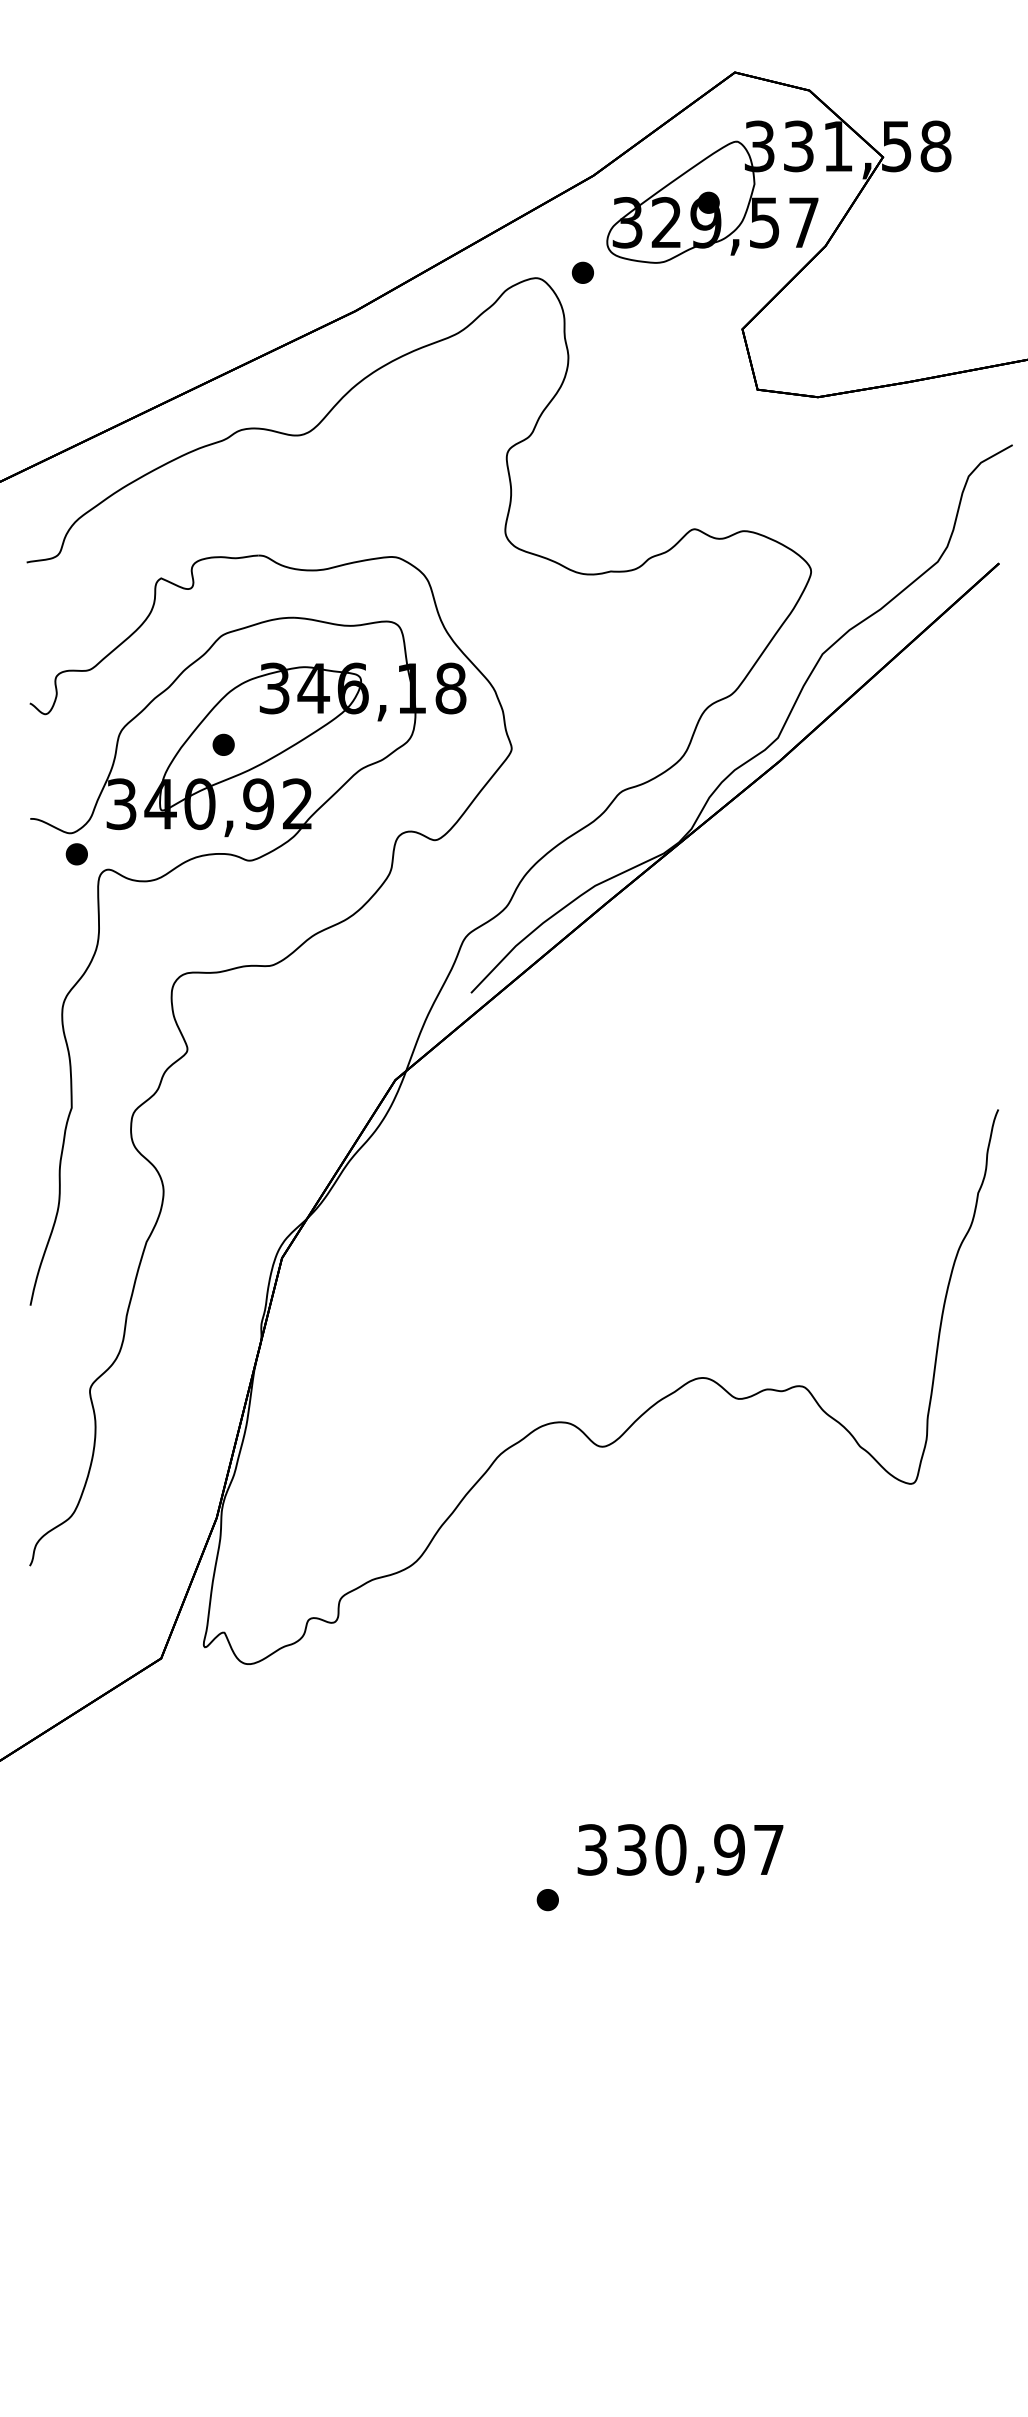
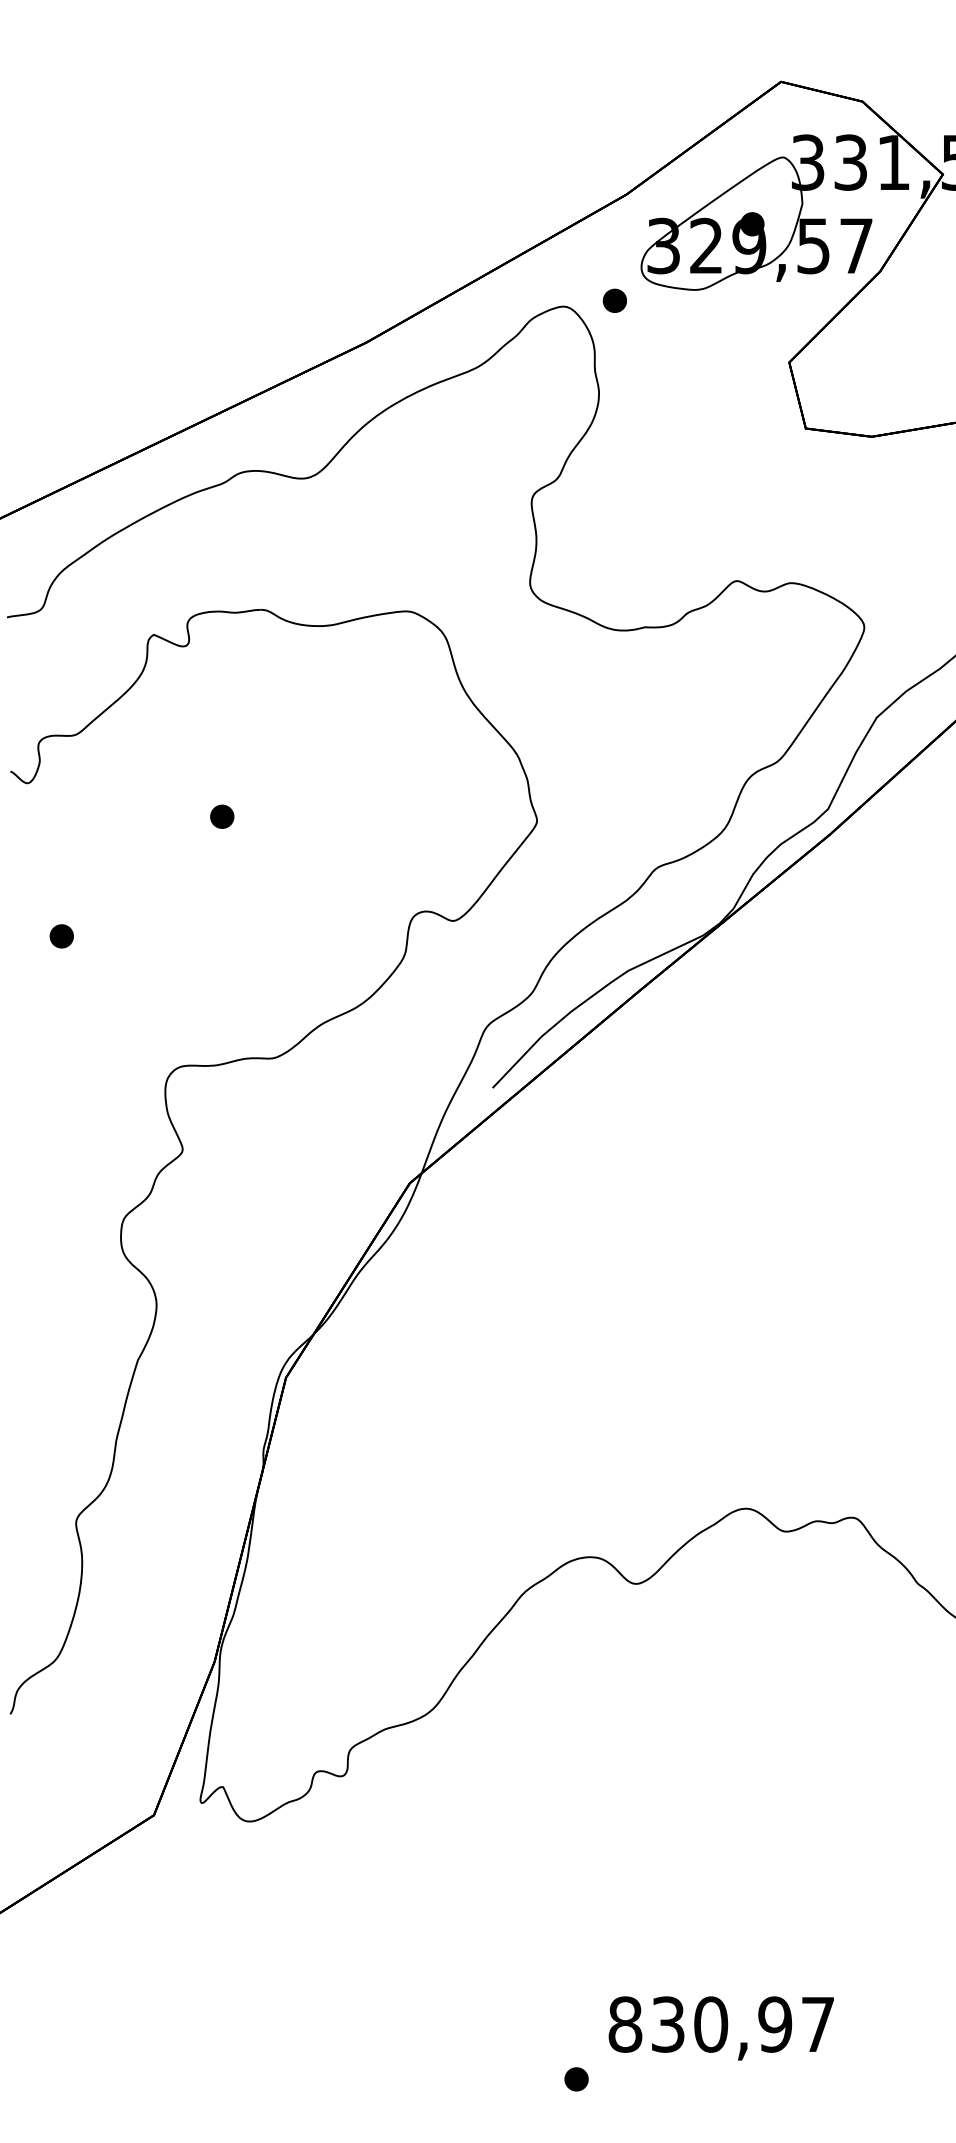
part: (247, 861) -> (248, 944), removed
text: (592, 1849) -> (625, 2024), 330,97 -> 830,97

